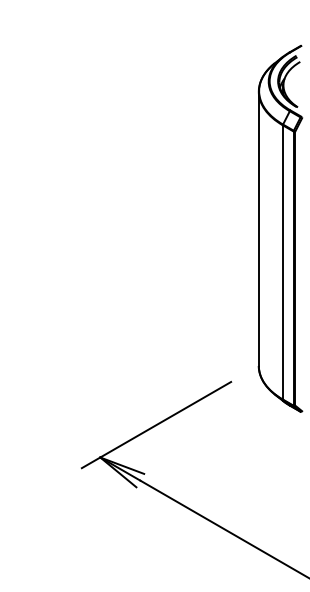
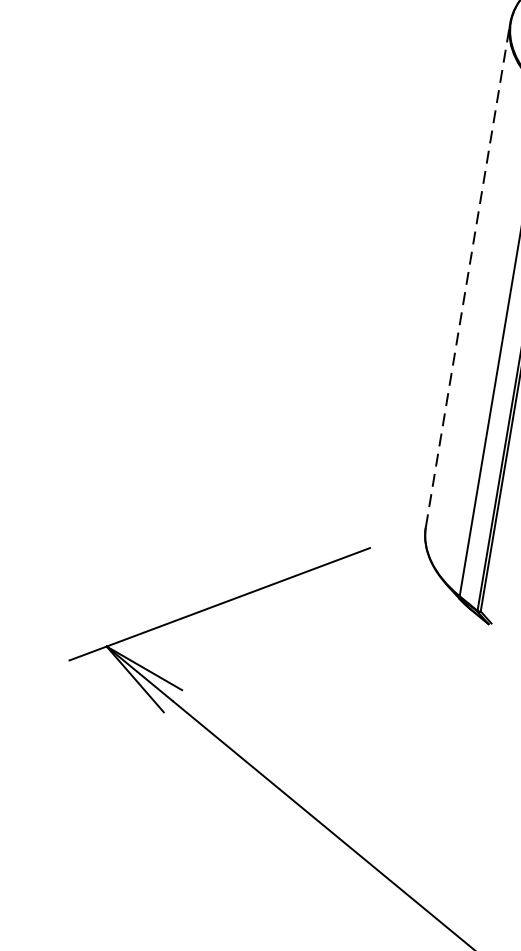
line: (258, 228) -> (467, 274), solid -> dashed

